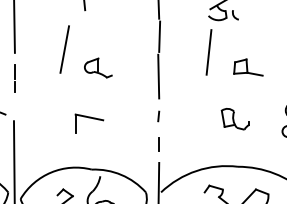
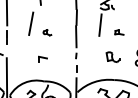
part: (98, 67) -> (47, 32), size x0.6
part: (248, 67) -> (119, 32), size x0.6
part: (88, 123) -> (42, 59), size x0.6

